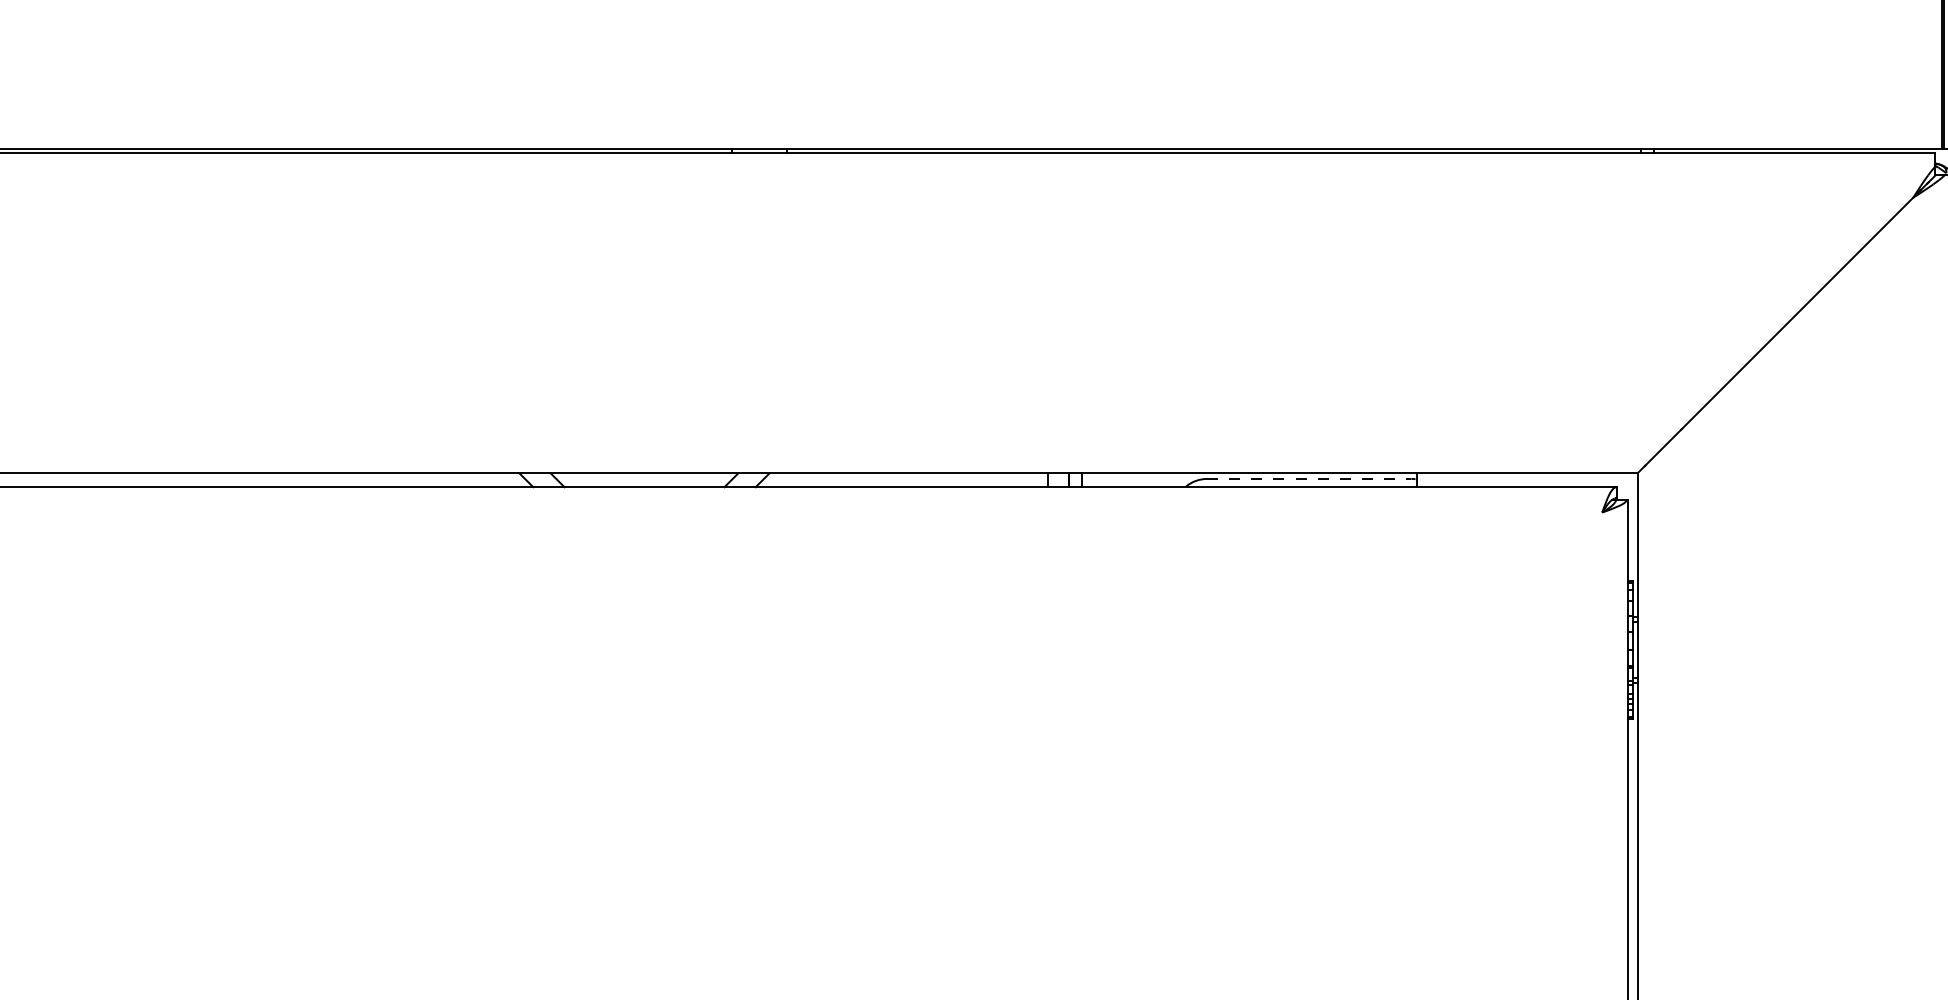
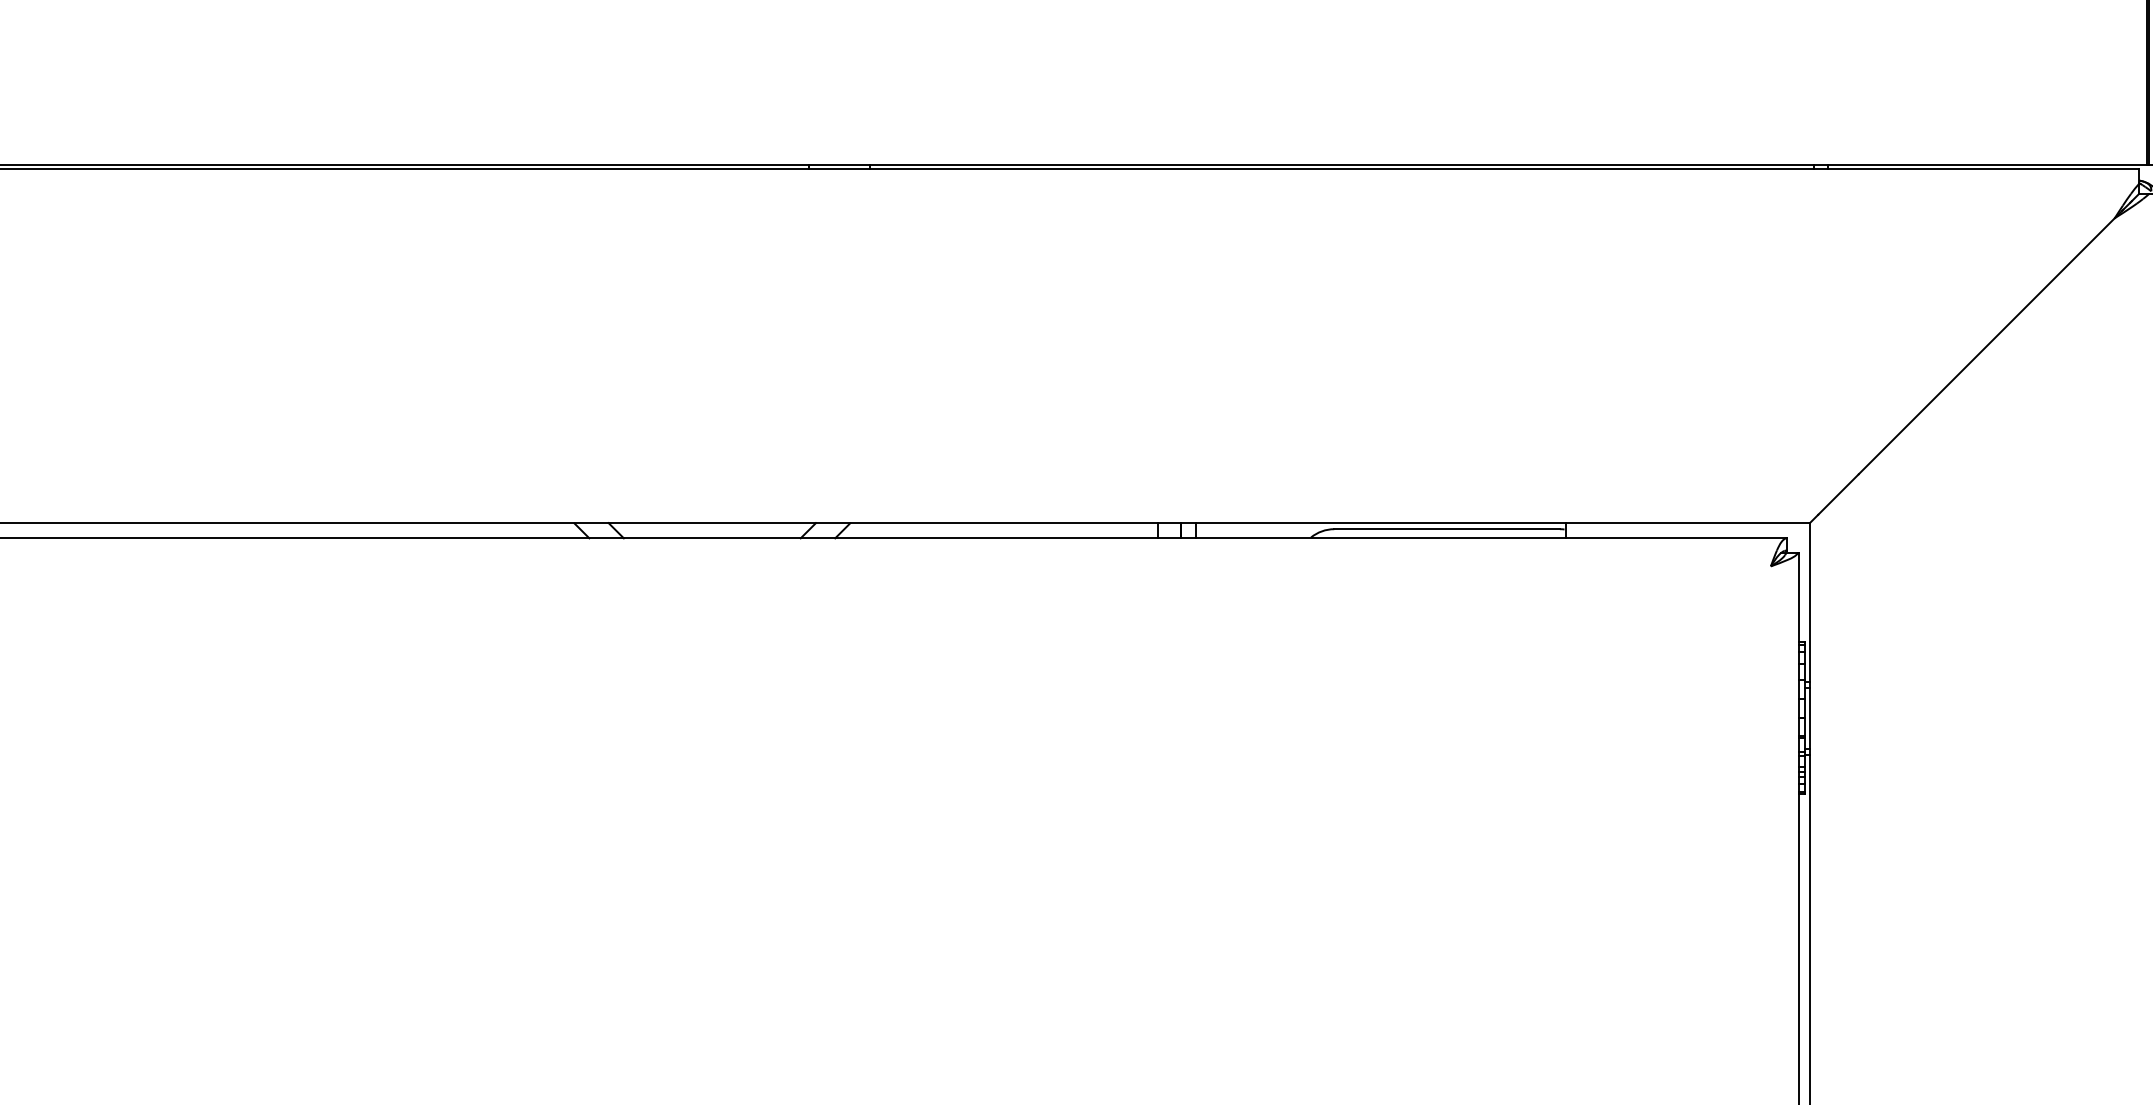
line: (1309, 479) -> (1447, 529), dashed -> solid

